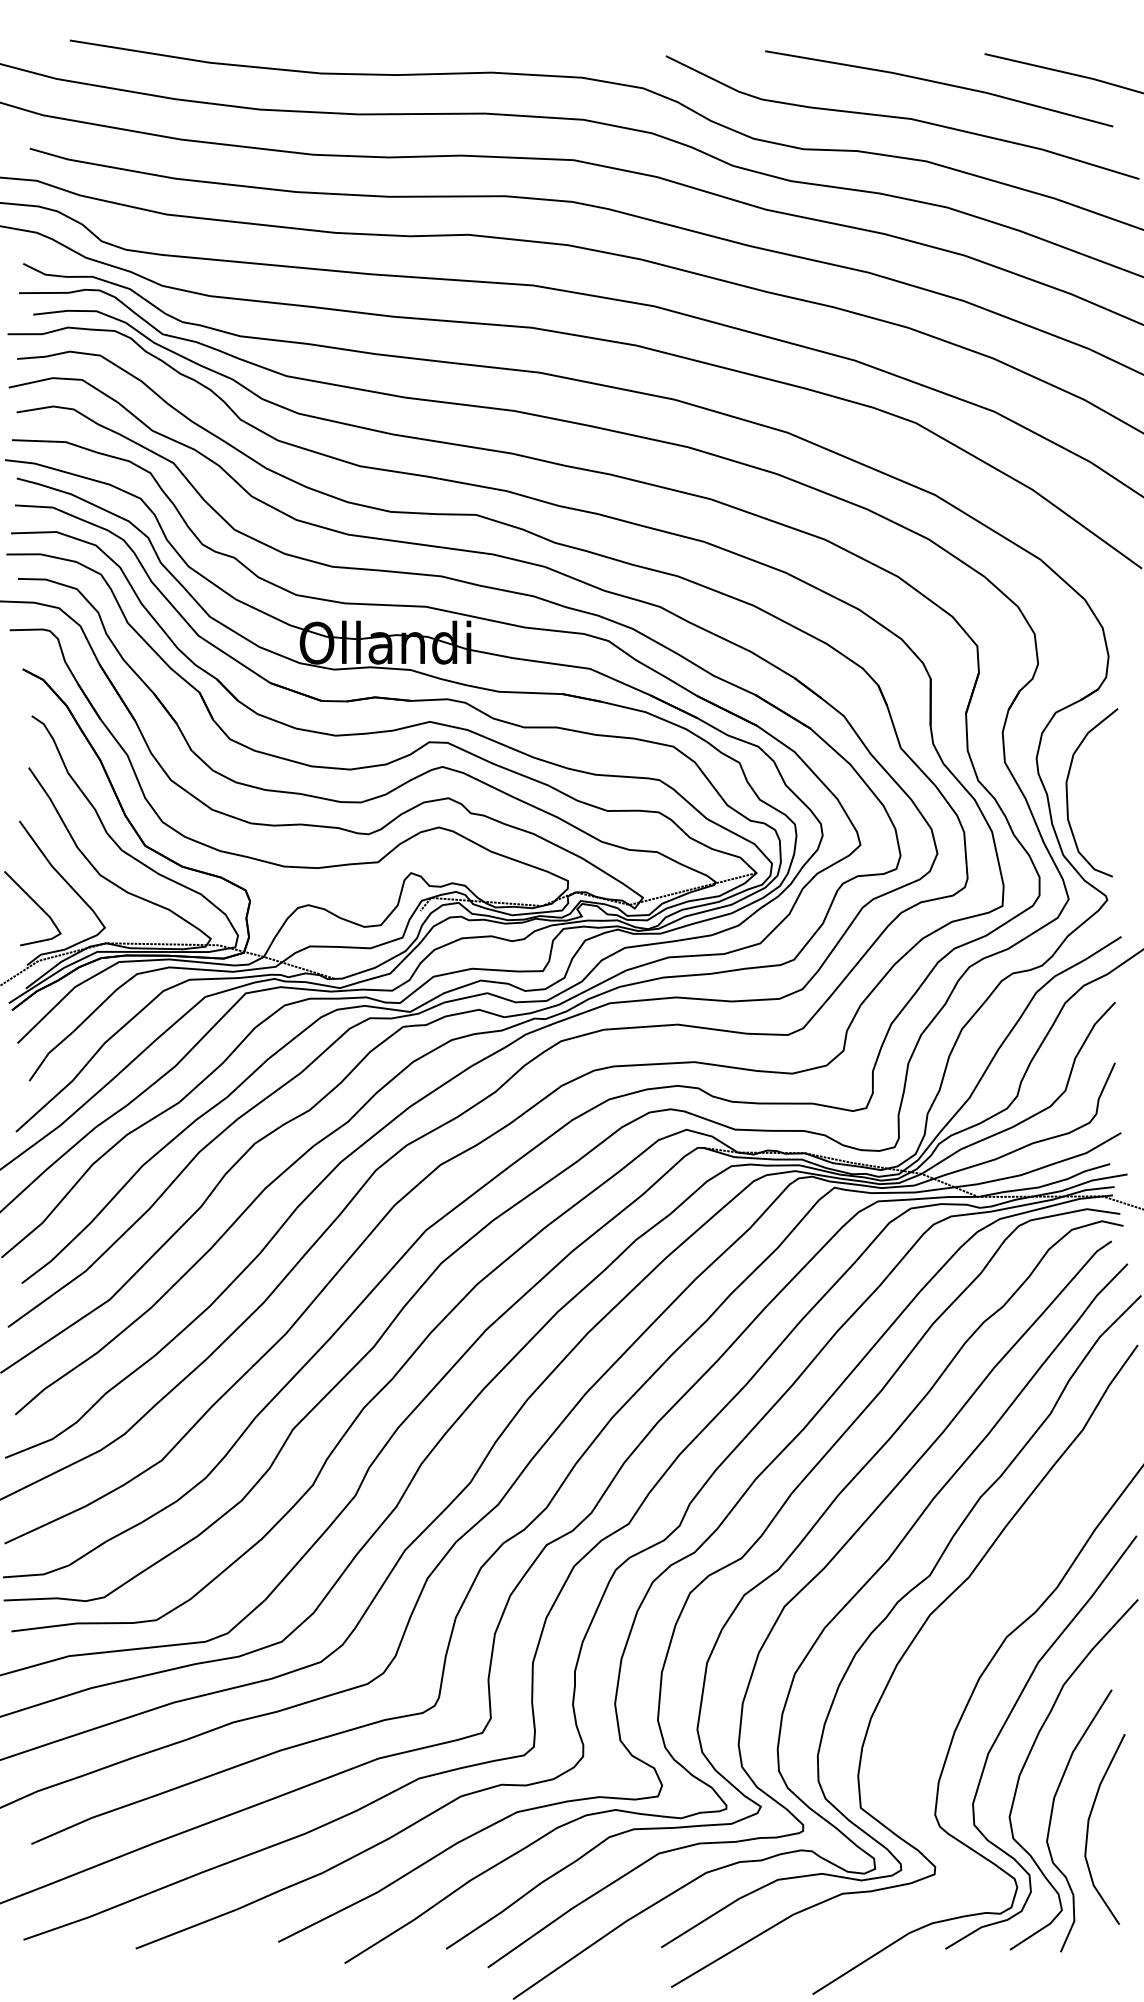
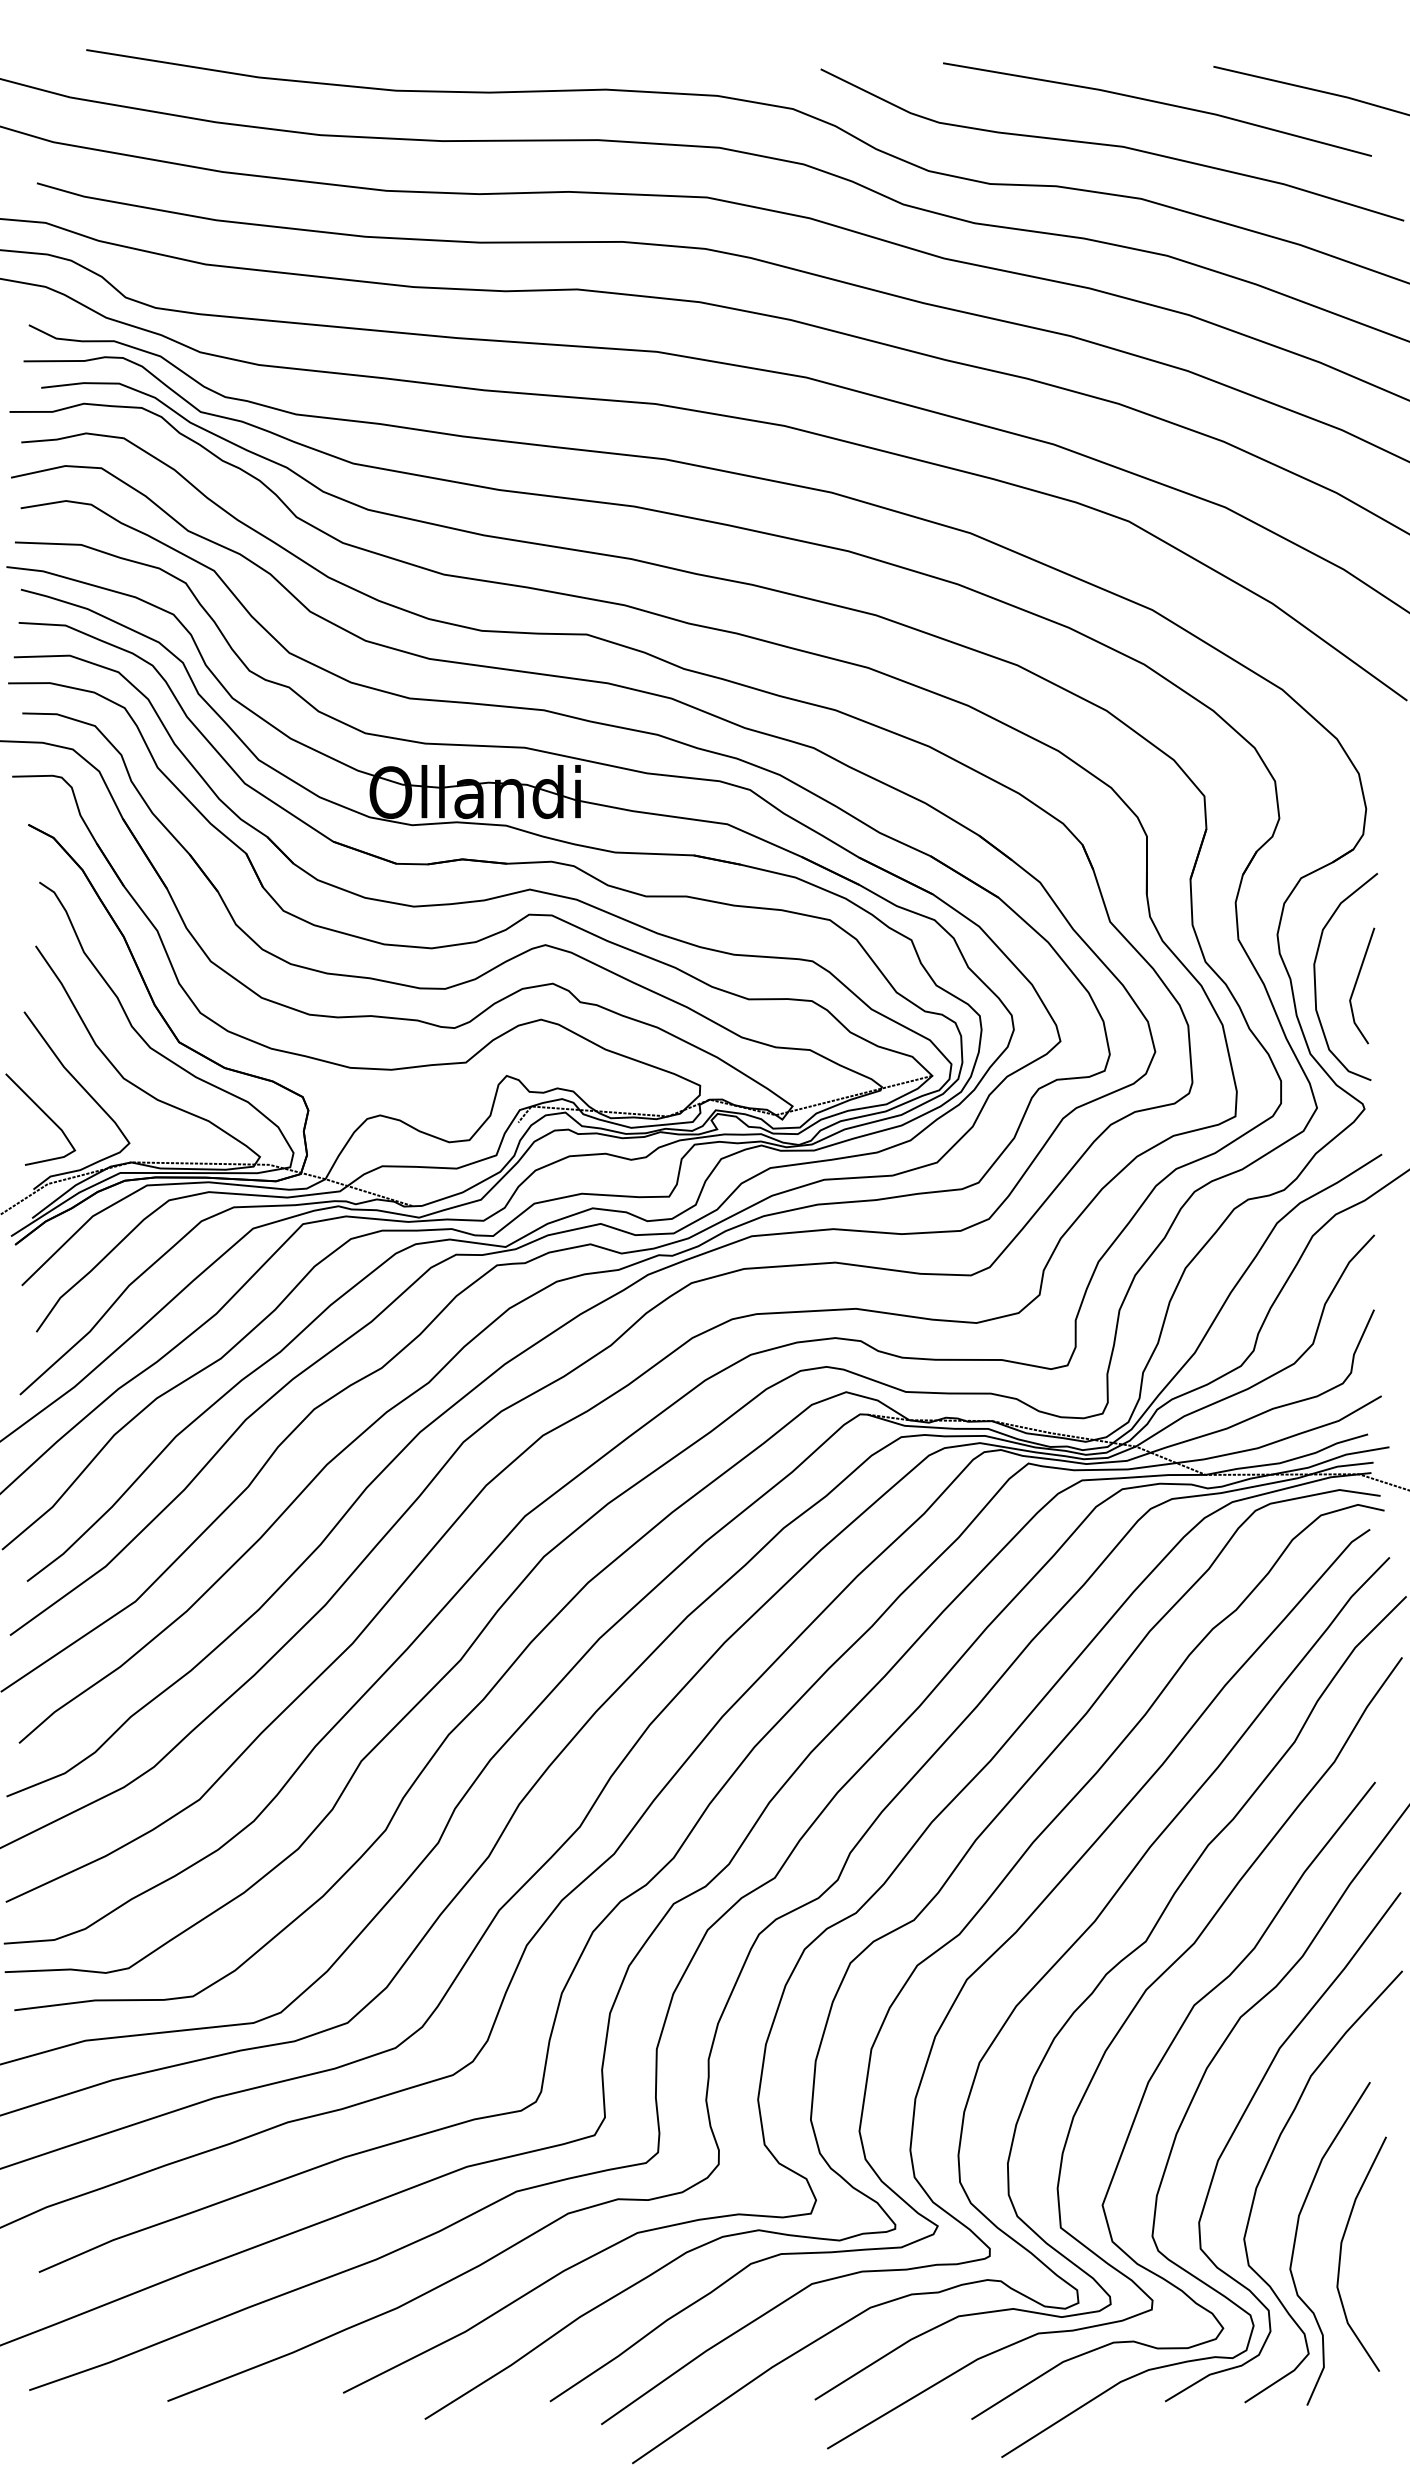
line: (1101, 797) -> (1357, 982), added
curve: (931, 1694) -> (1147, 2088), added

